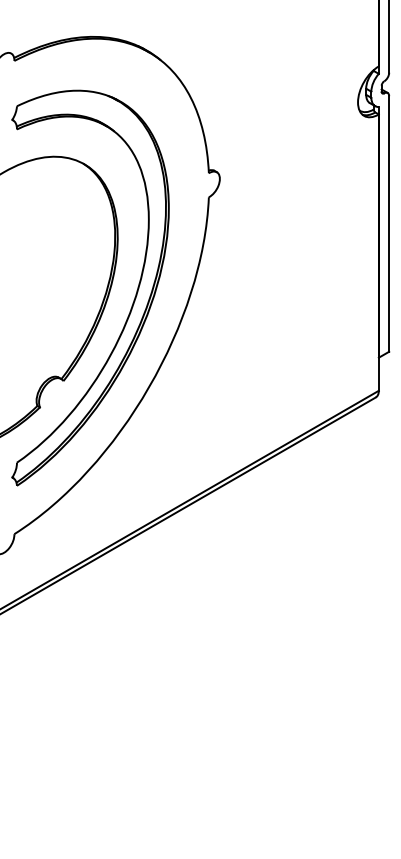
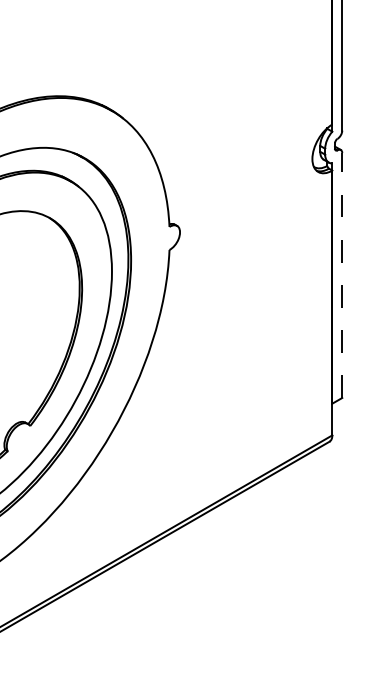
line: (389, 224) -> (342, 276), solid -> dashed

